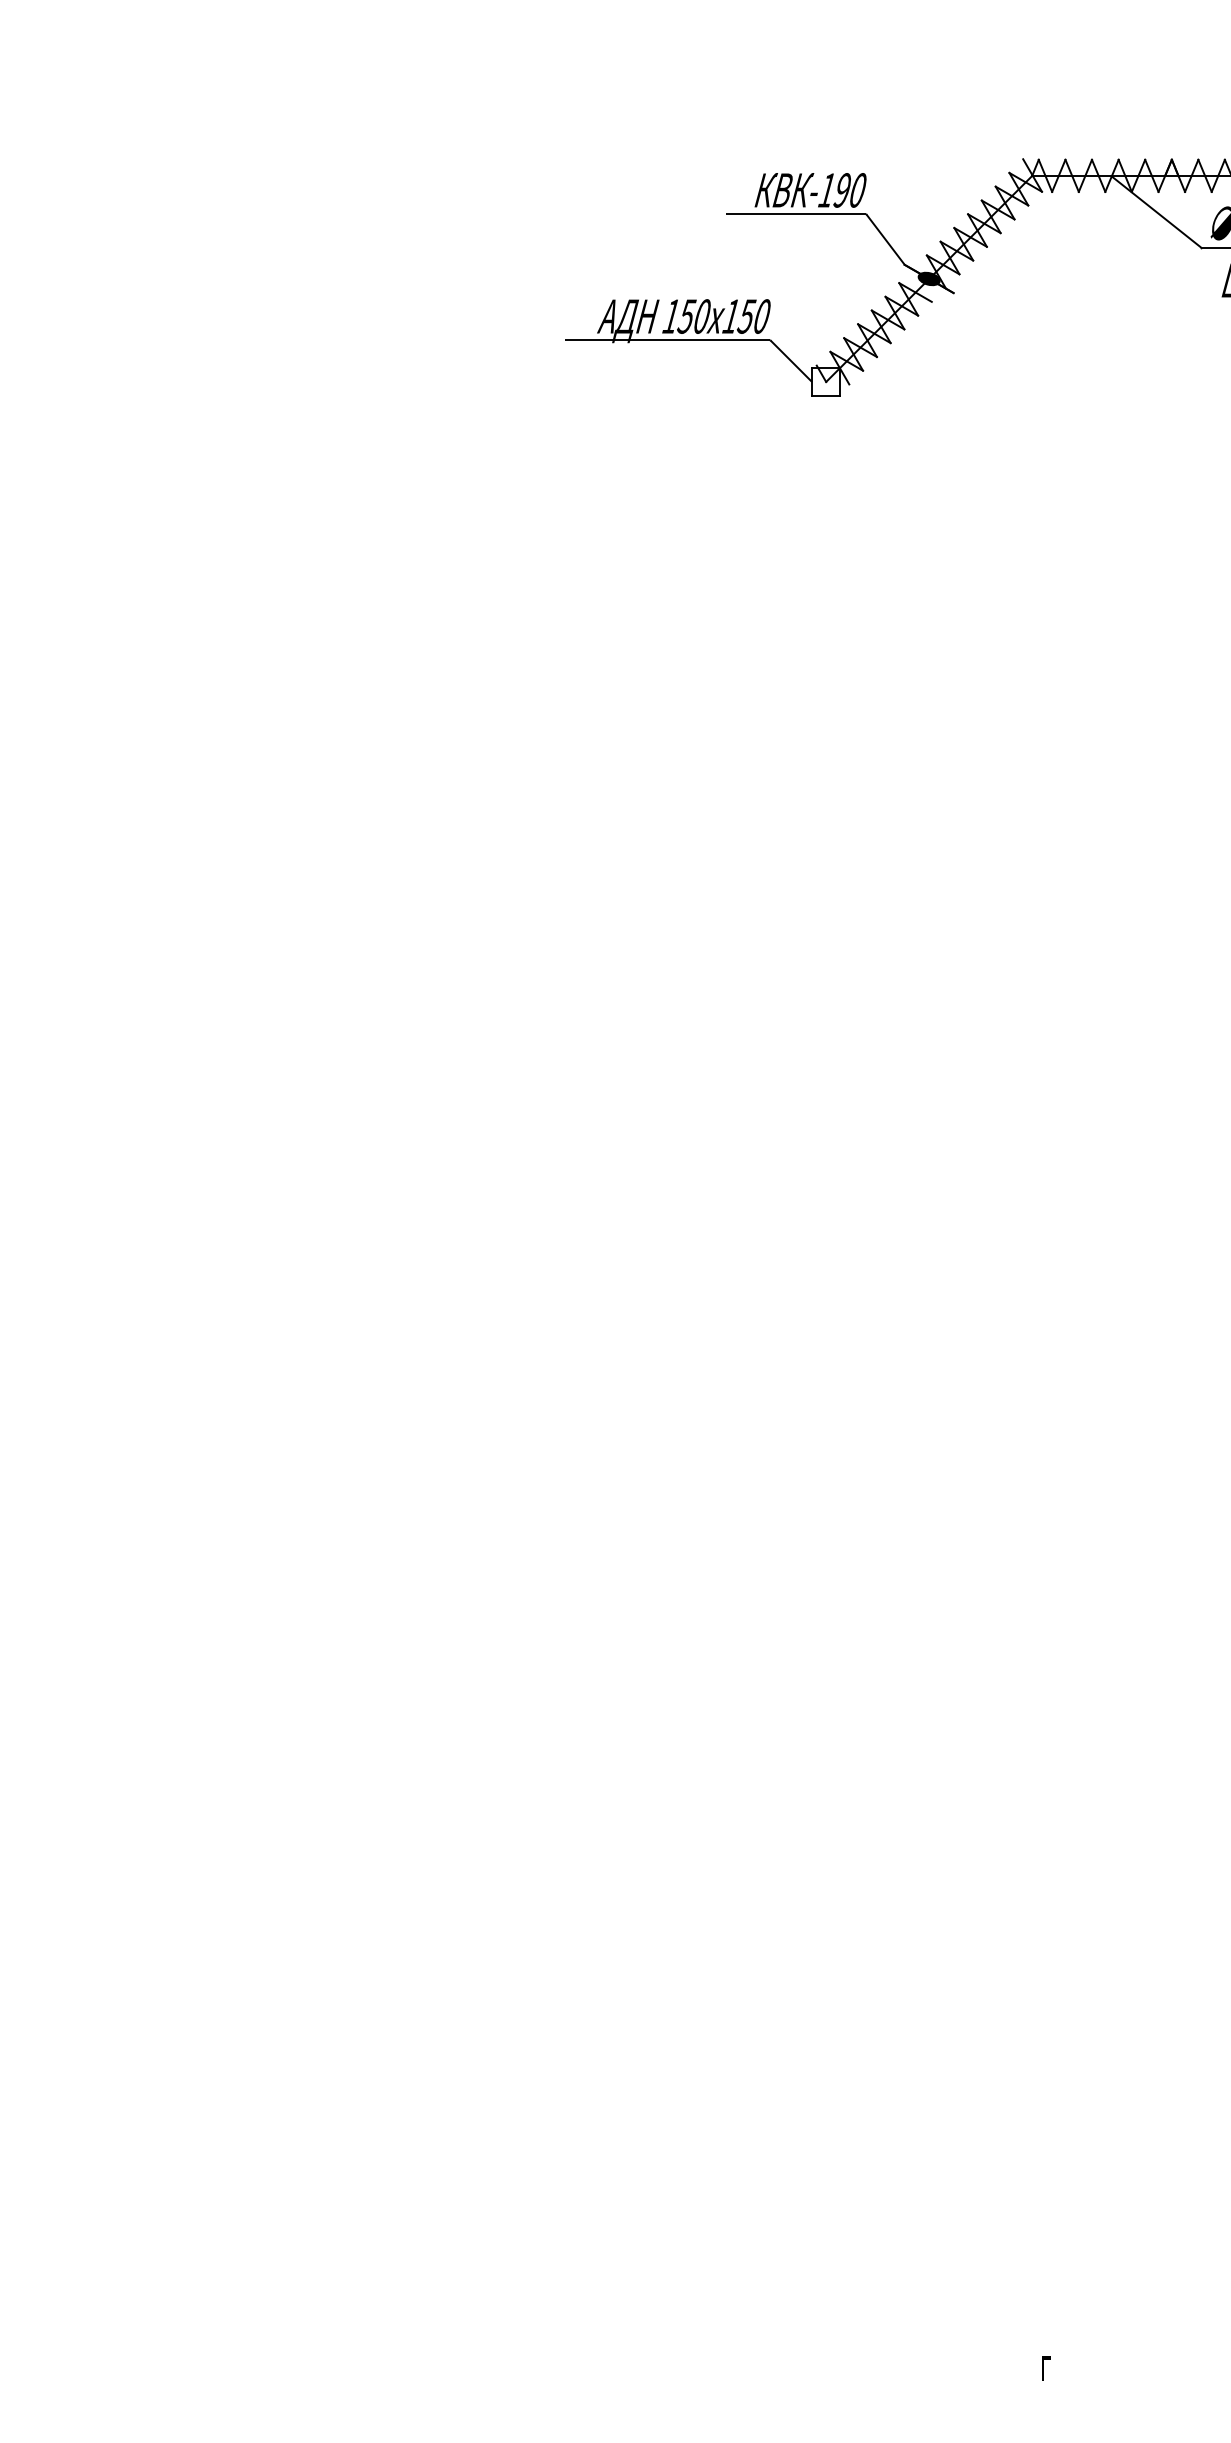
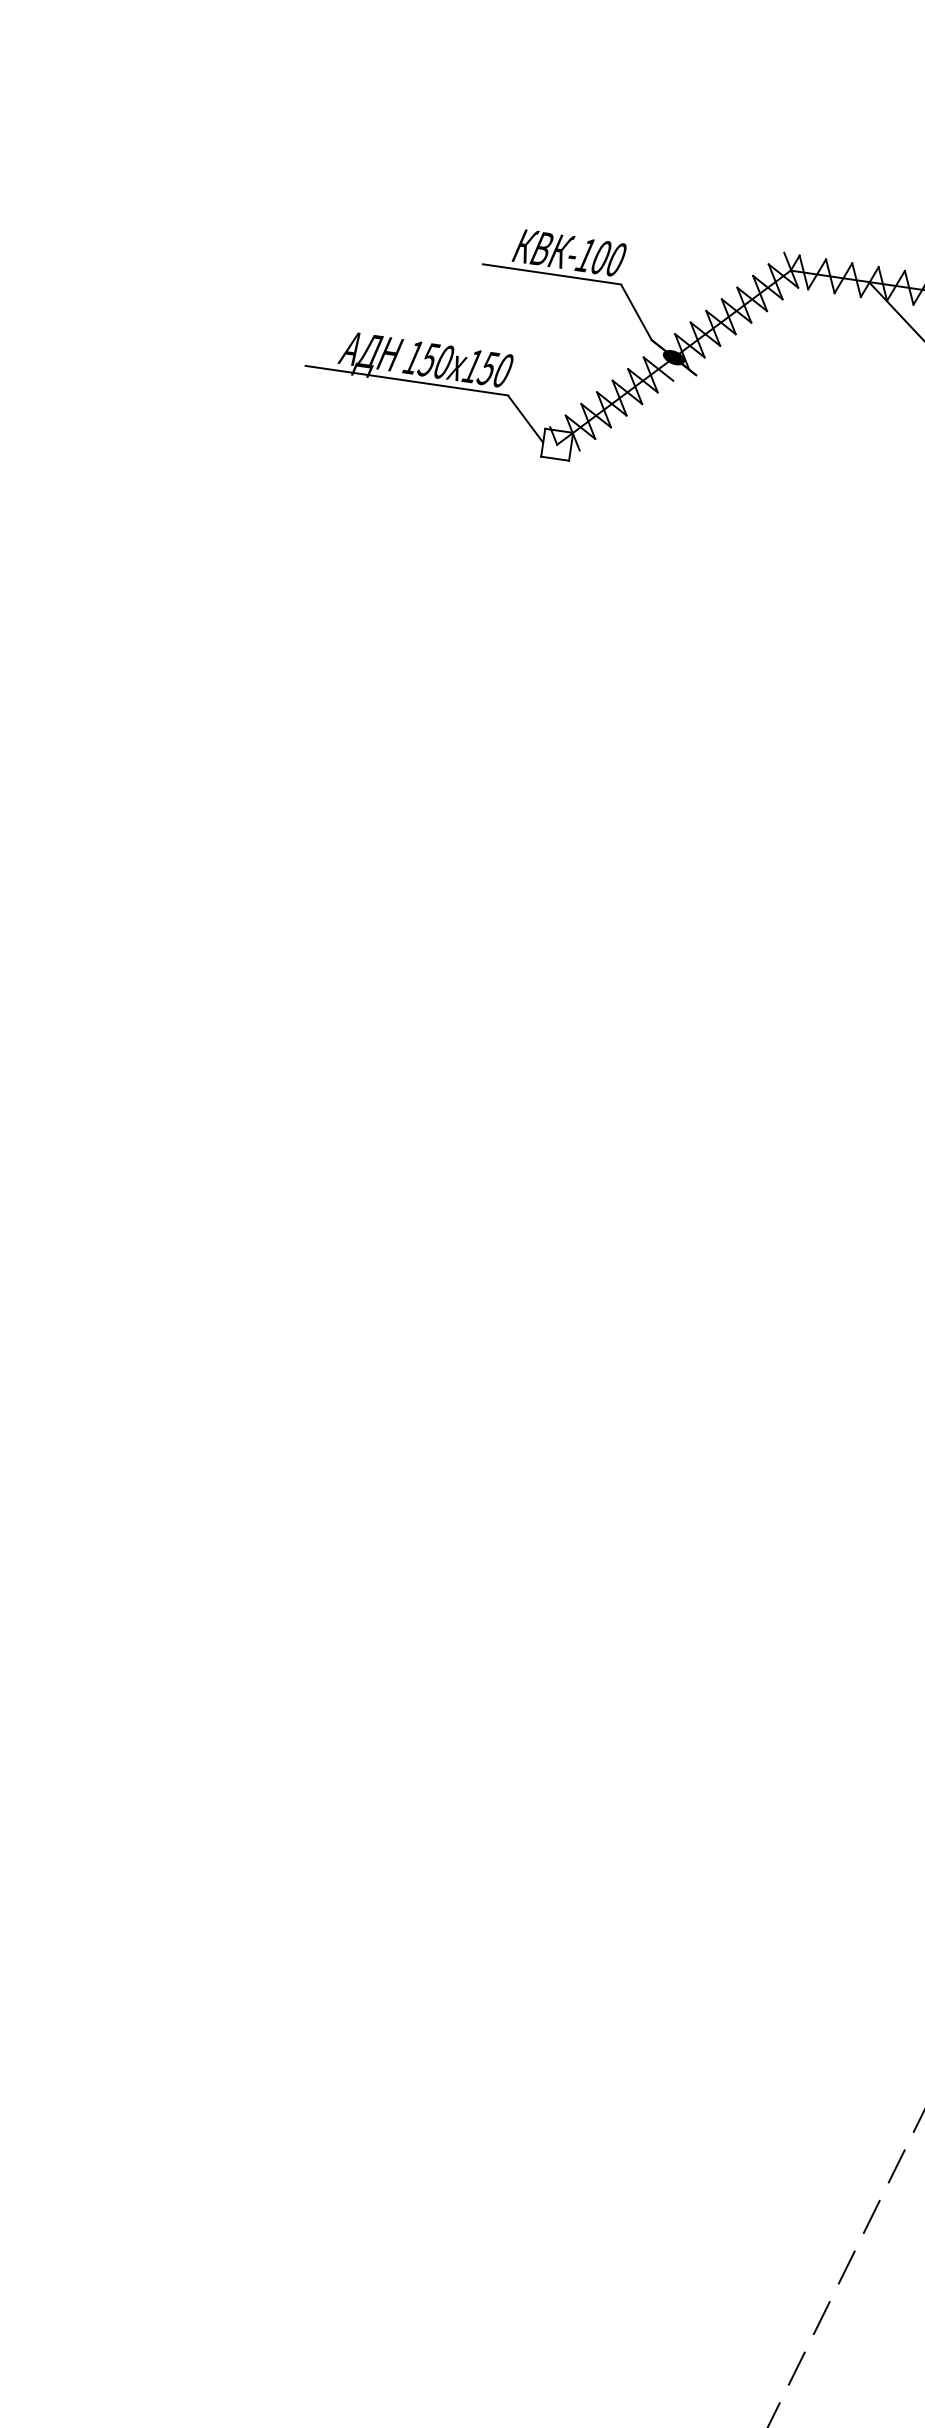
text: (842, 190) -> (600, 257), -190 -> -100

